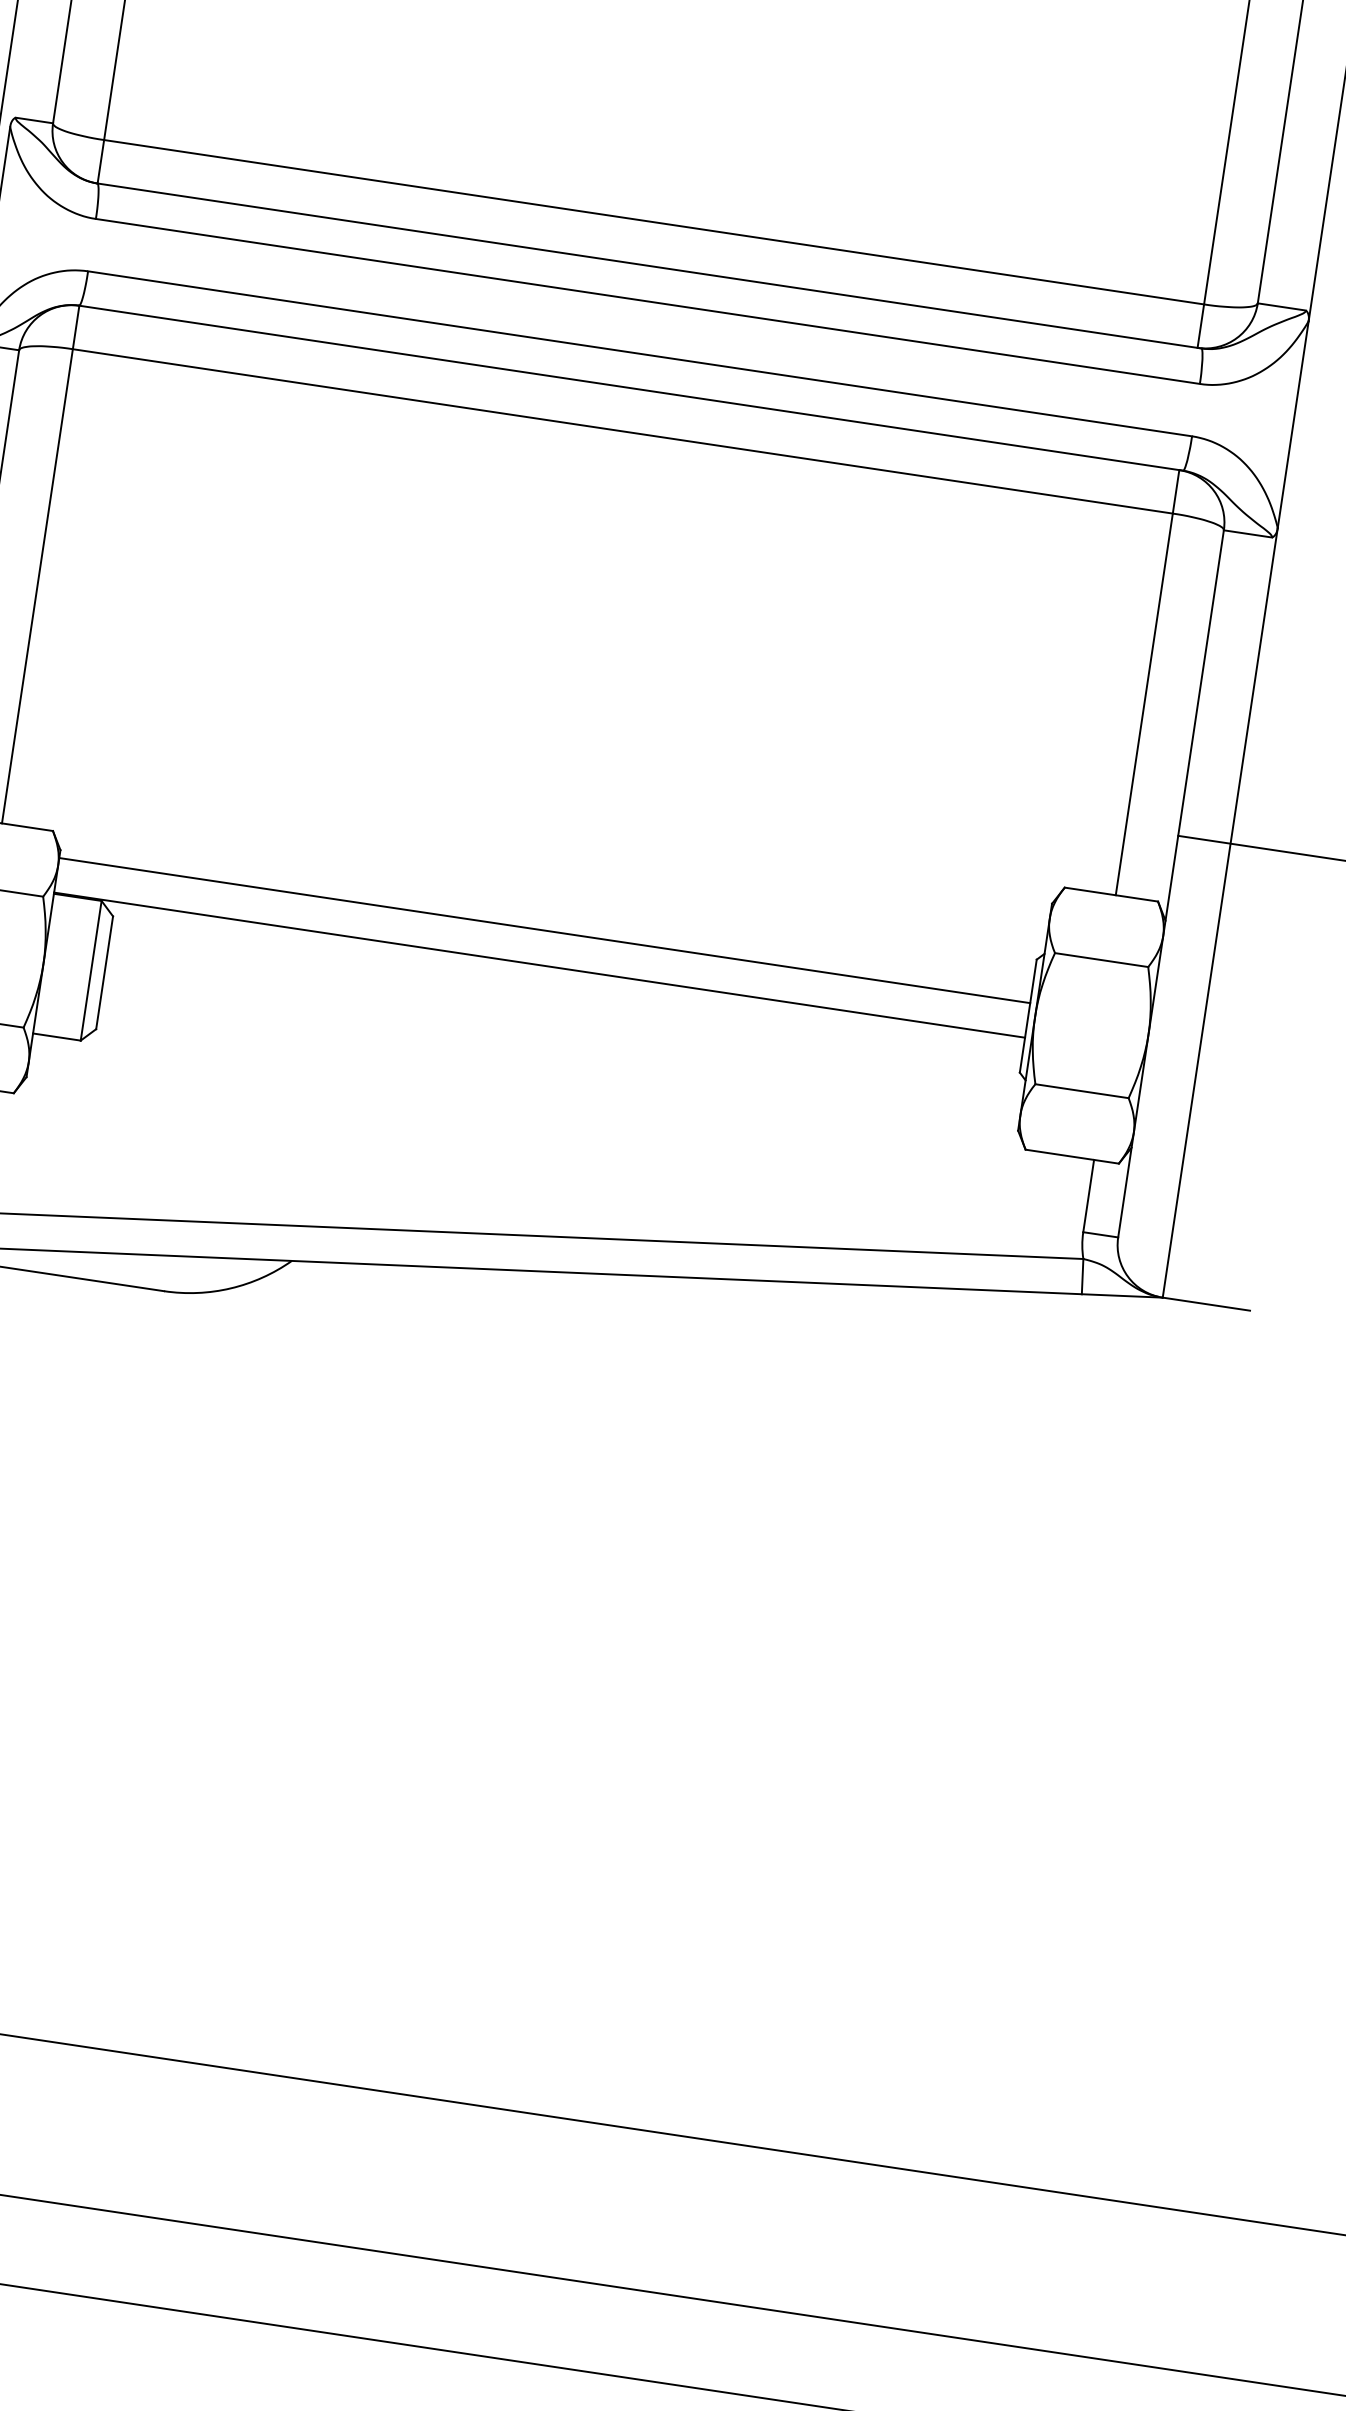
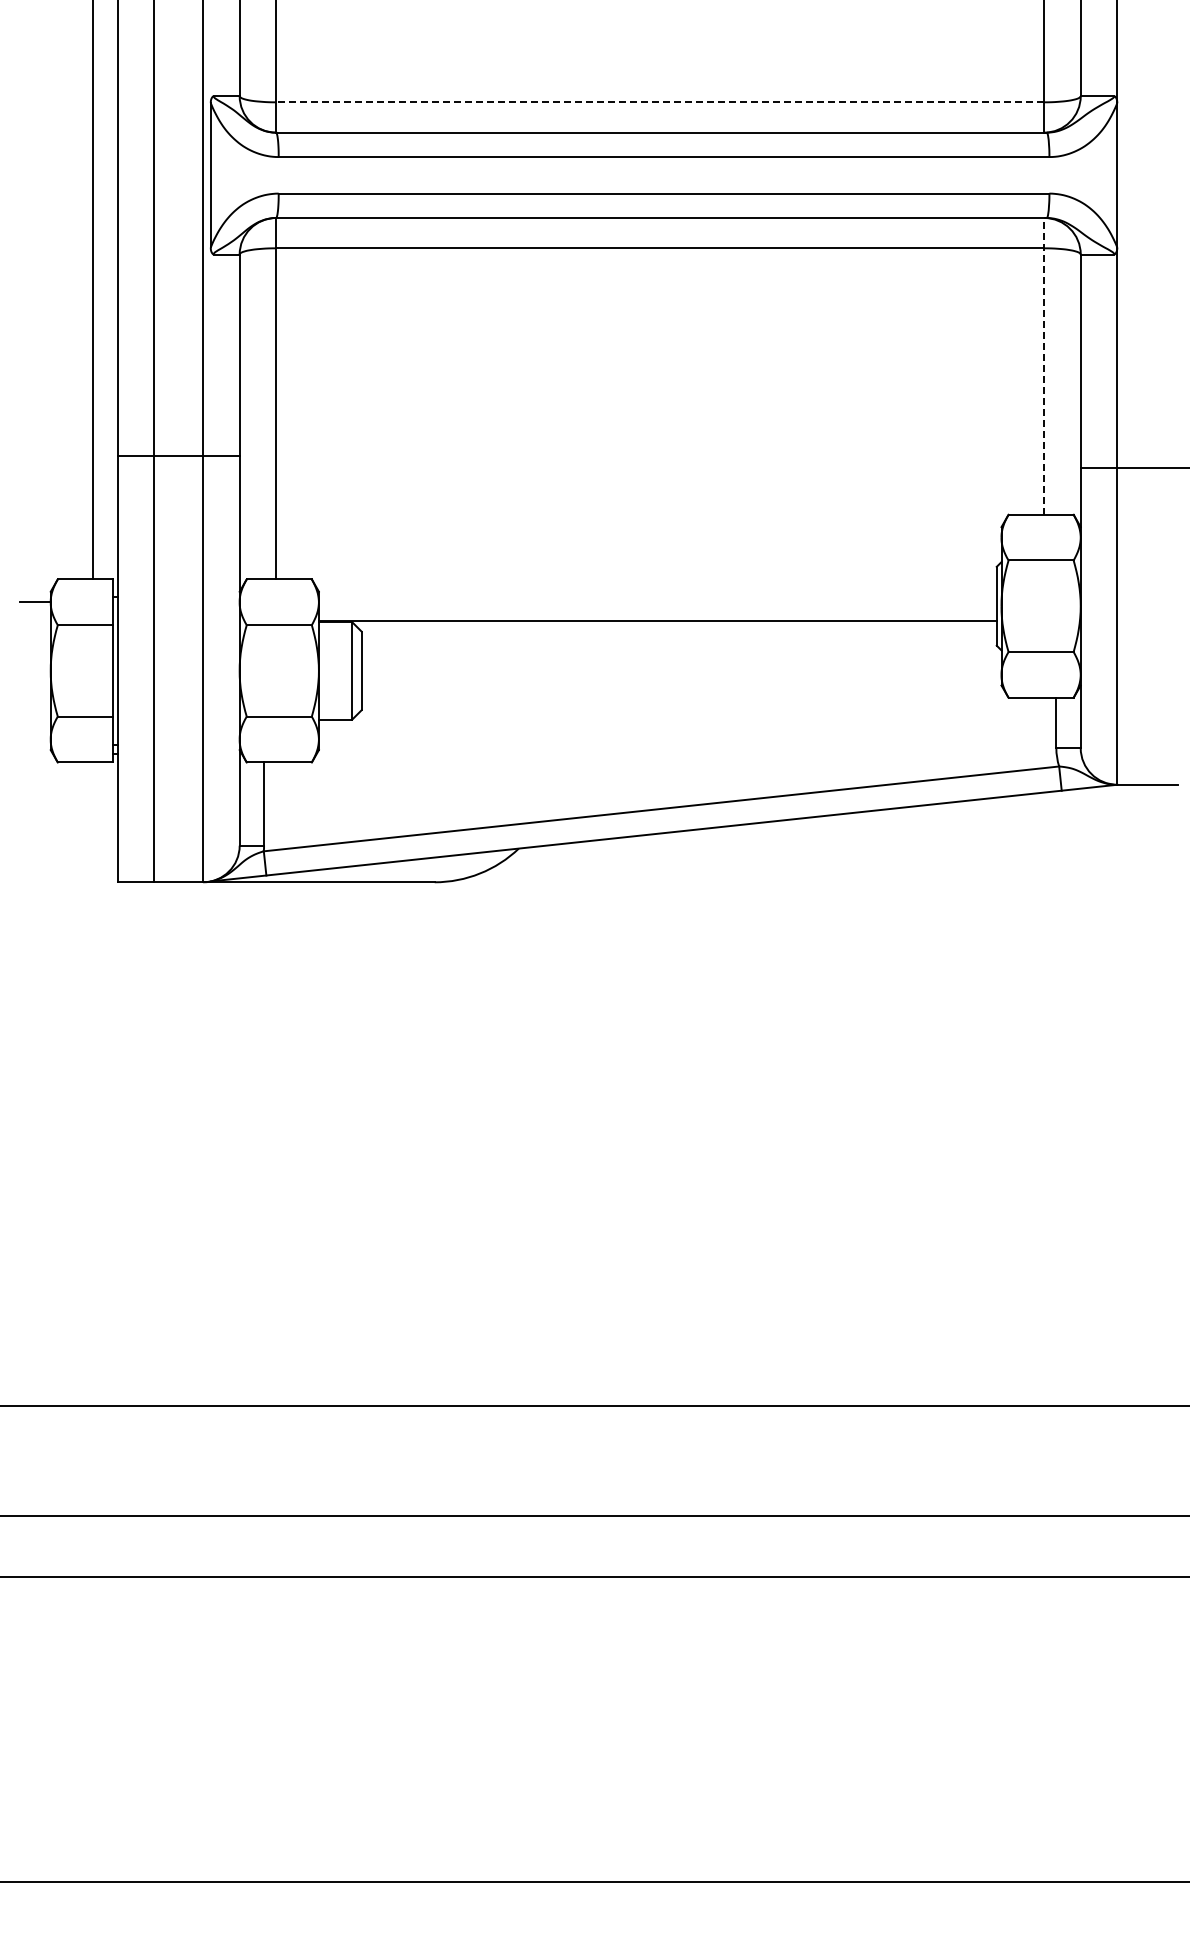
line: (654, 222) -> (660, 102), solid -> dashed
line: (1148, 681) -> (1044, 365), solid -> dashed
line: (544, 930) -> (657, 597), removed

